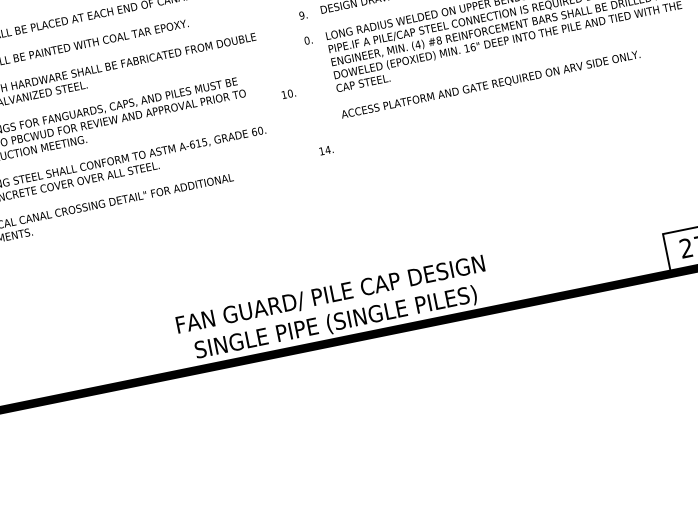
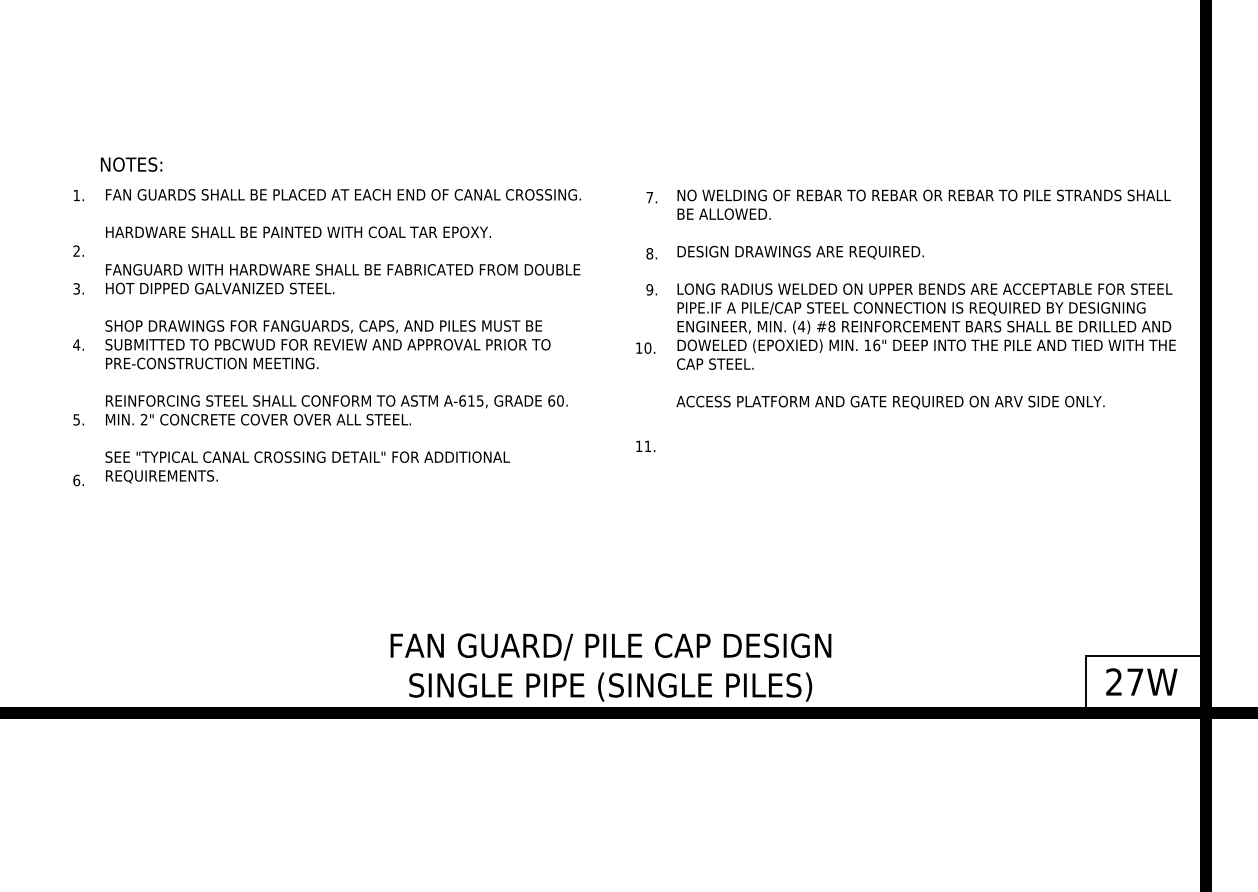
text: (301, 15) -> (649, 253), 9. -> 8.
text: (306, 40) -> (649, 289), 0. -> 9.
text: (288, 93) -> (645, 347), moved
text: (327, 149) -> (647, 445), 14. -> 11.

